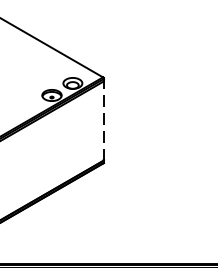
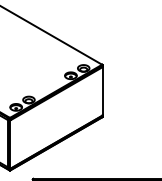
line: (103, 119) -> (102, 90), dashed -> solid

